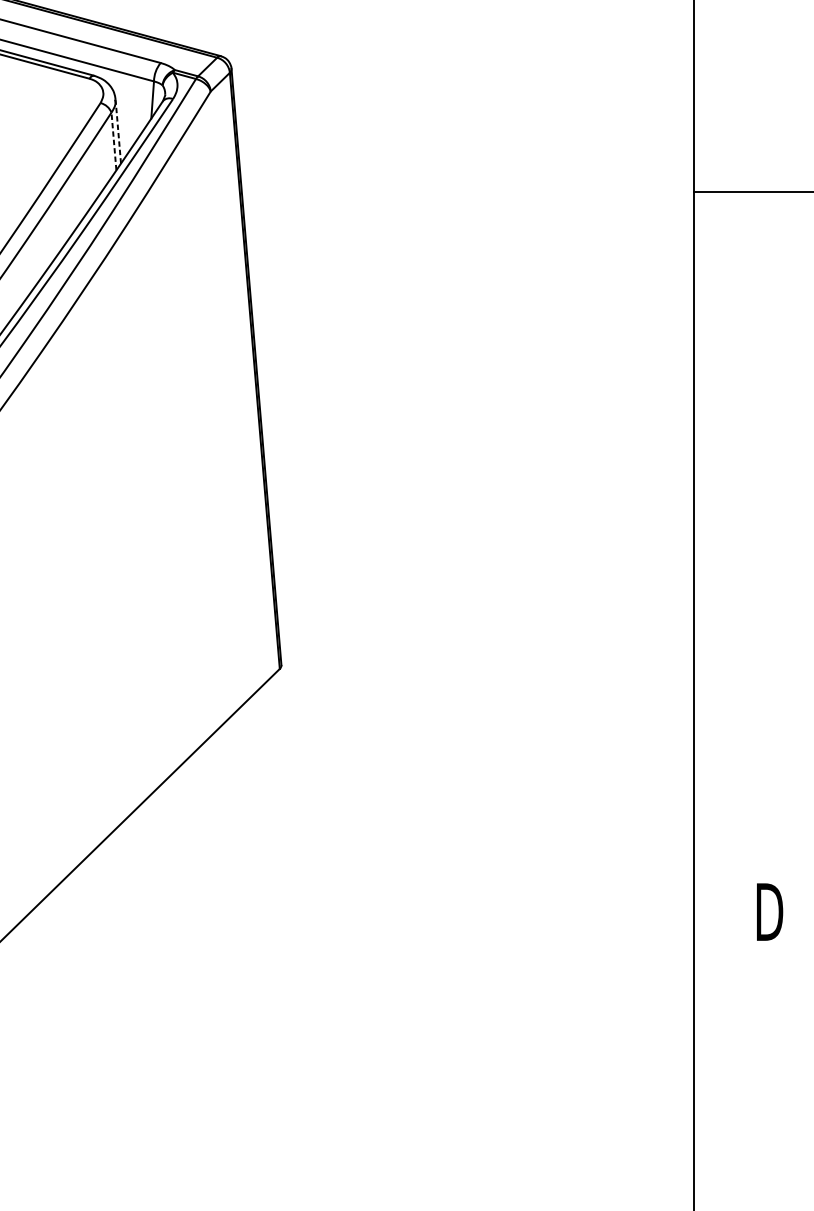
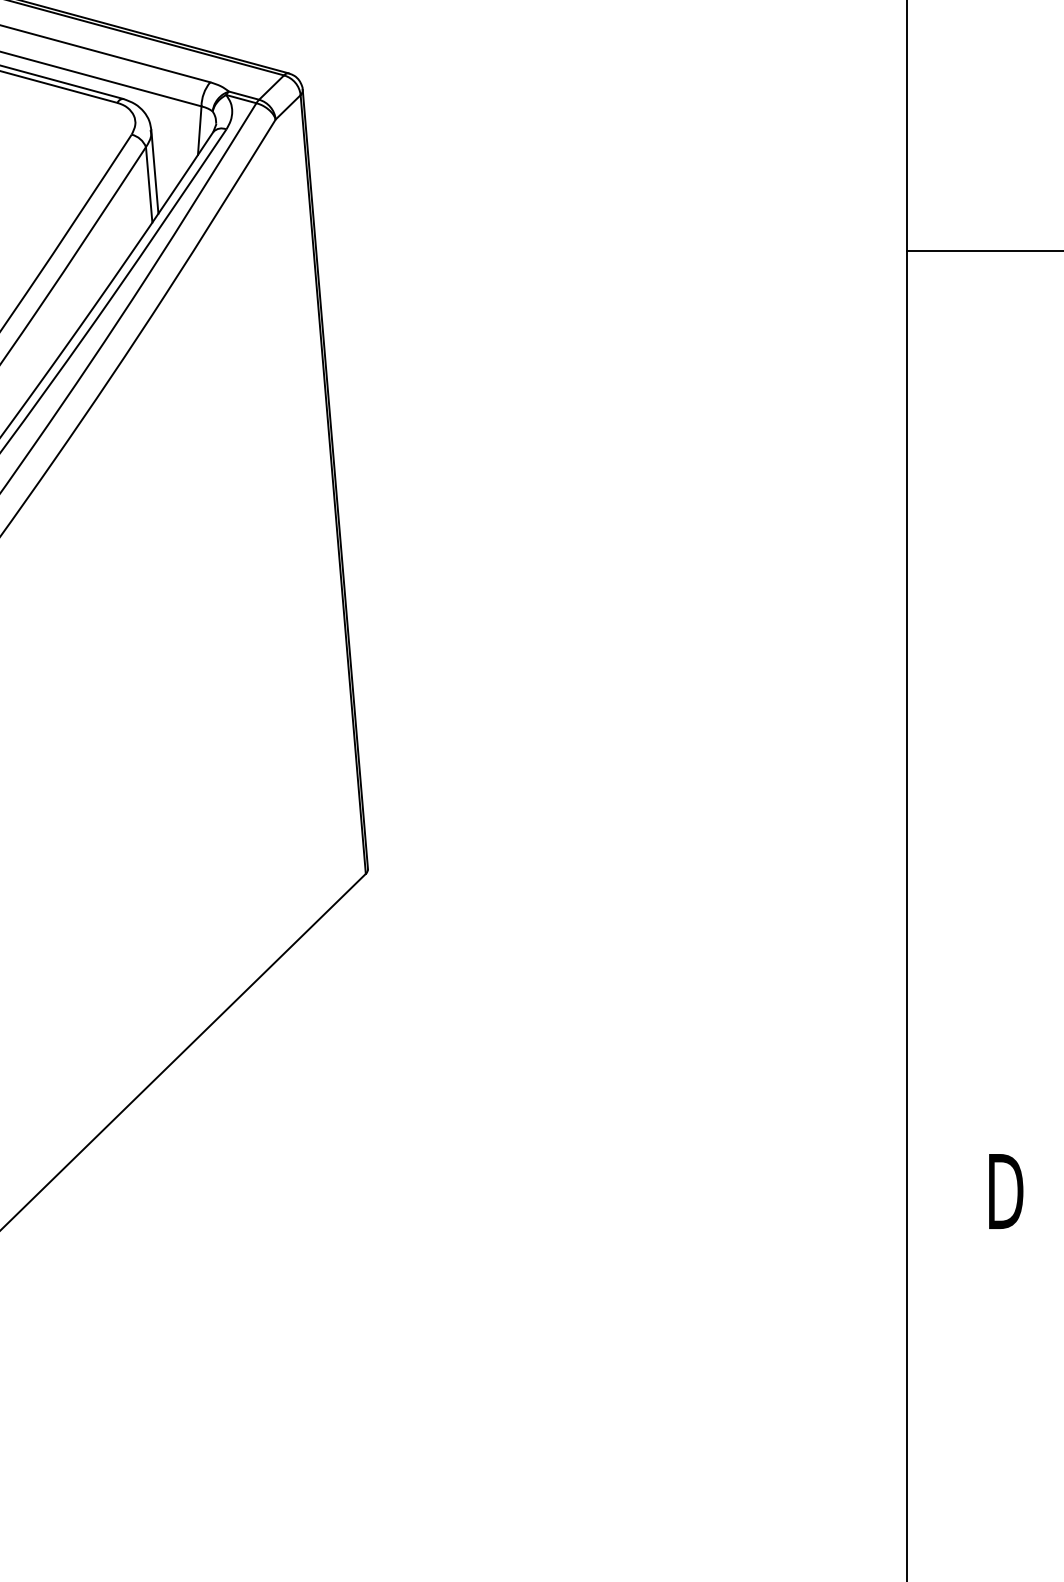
line: (118, 131) -> (154, 171), dashed -> solid
line: (114, 141) -> (149, 184), dashed -> solid

